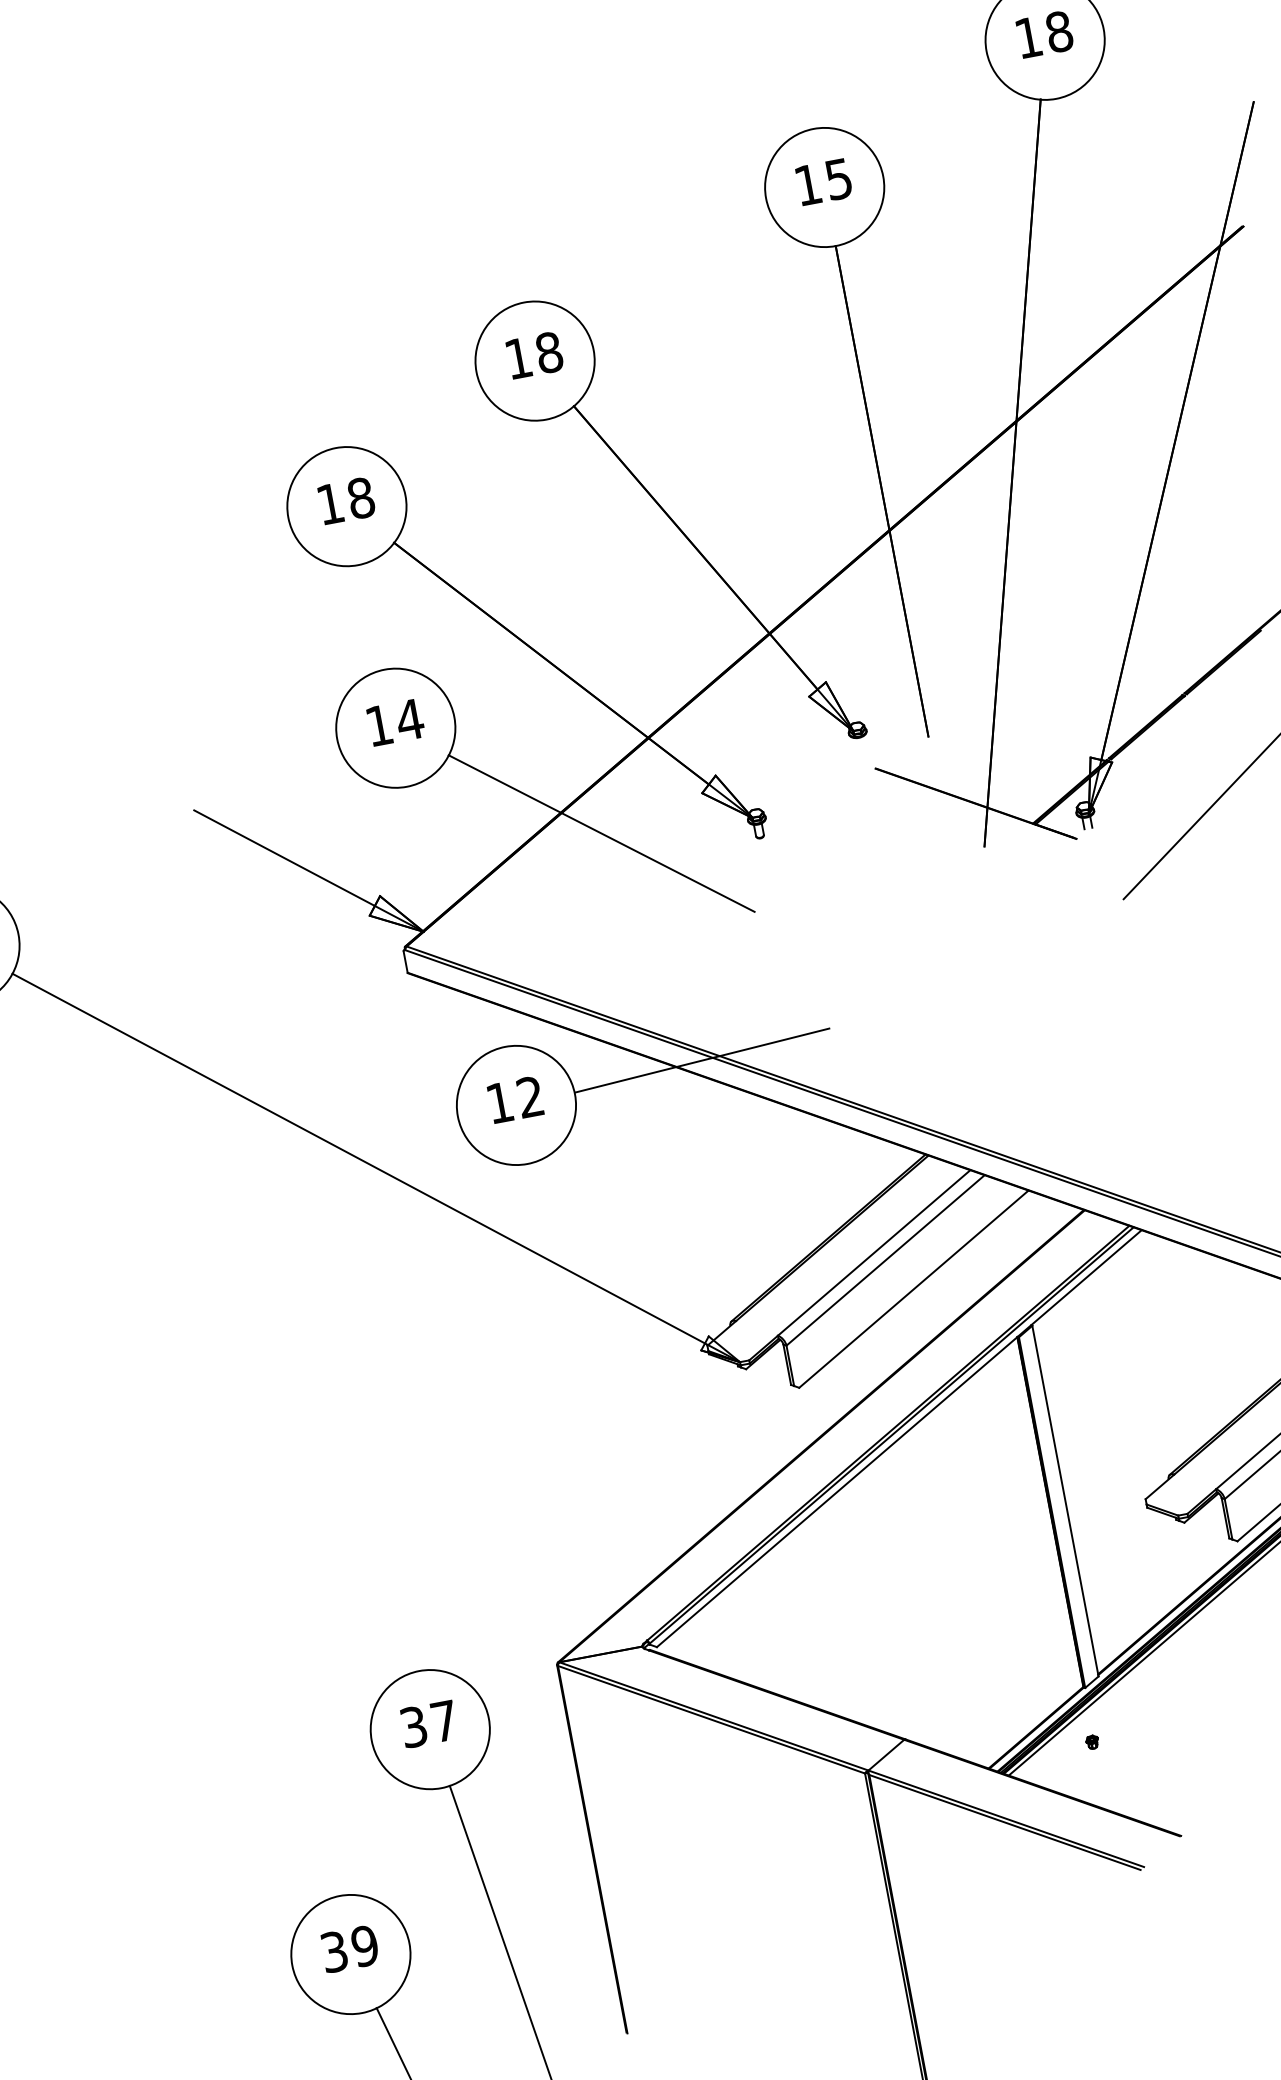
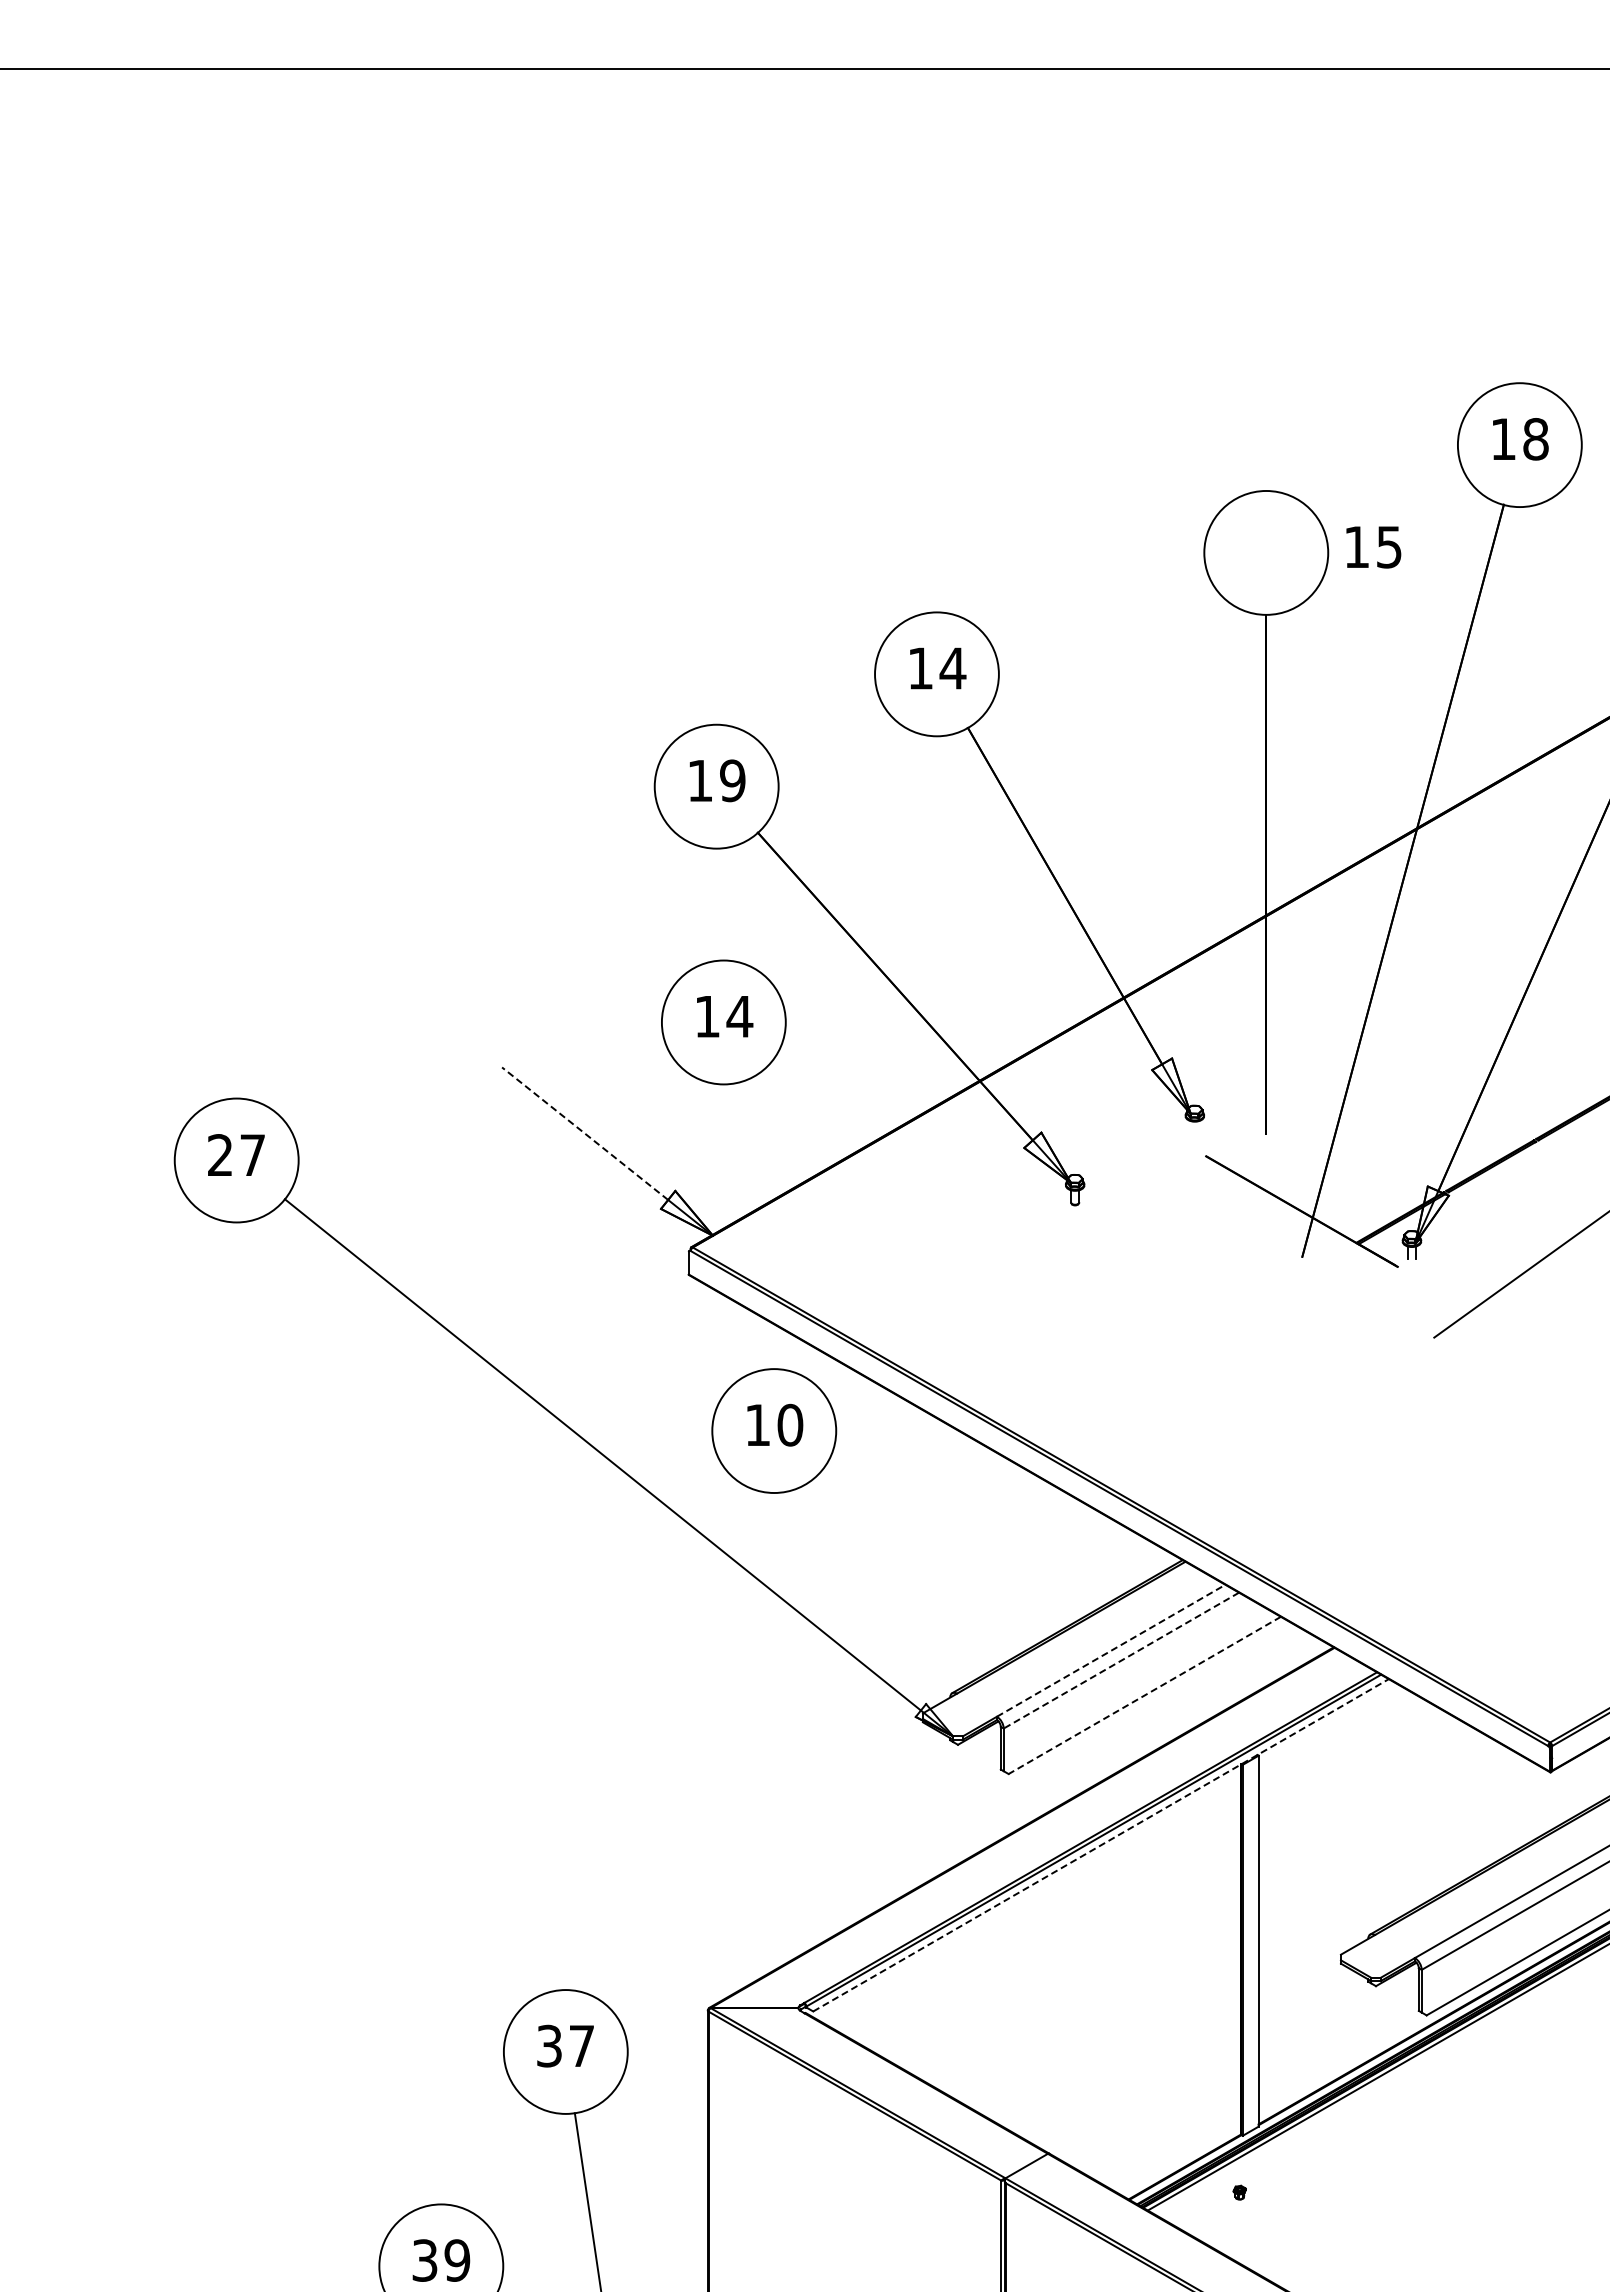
text: (823, 182) -> (1373, 547), moved
text: (548, 352) -> (952, 668), 18 -> 14
text: (360, 497) -> (732, 780), 18 -> 19
line: (601, 833) -> (913, 1169), removed
line: (283, 858) -> (584, 1133), solid -> dashed
line: (701, 1060) -> (972, 1420), removed
text: (530, 1096) -> (790, 1424), 12 -> 10
line: (874, 1252) -> (1111, 1650), solid -> dashed
line: (885, 1260) -> (1121, 1660), solid -> dashed
line: (913, 1289) -> (1144, 1695), solid -> dashed
line: (899, 1438) -> (1101, 1845), solid -> dashed

